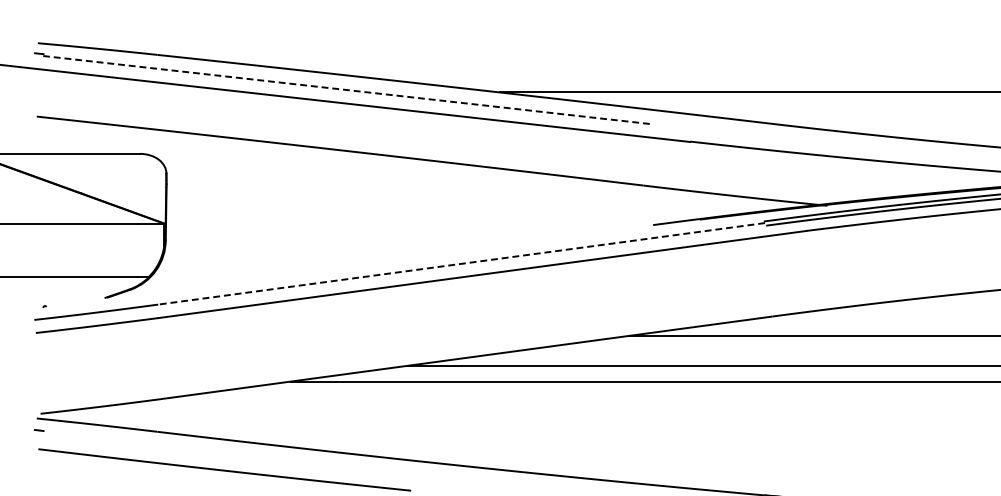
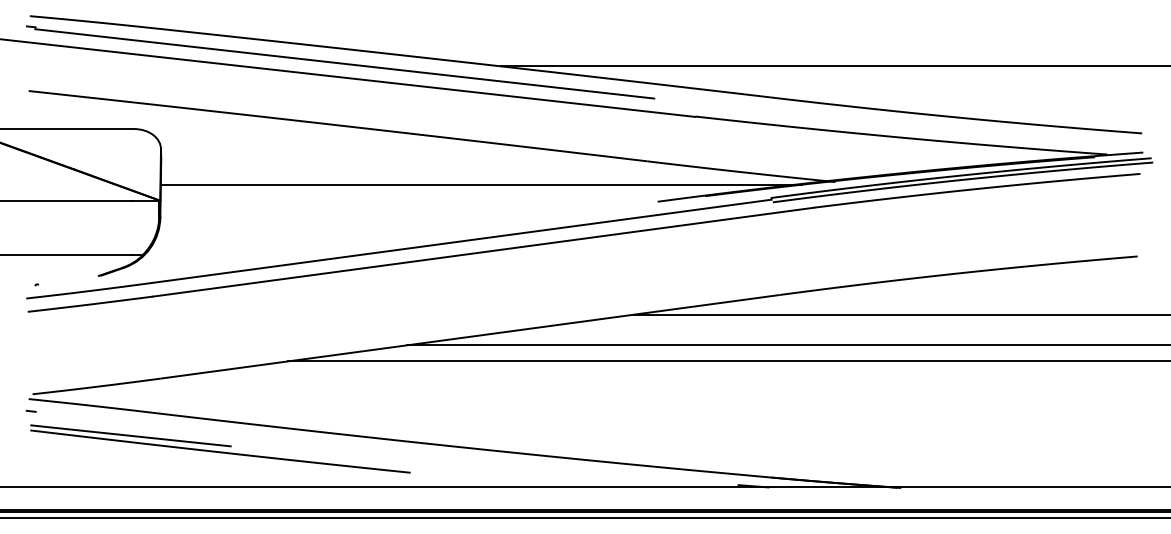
line: (346, 89) -> (344, 63), dashed -> solid
line: (480, 208) -> (481, 184), added
line: (460, 264) -> (461, 241), dashed -> solid
line: (136, 454) -> (130, 435), added

